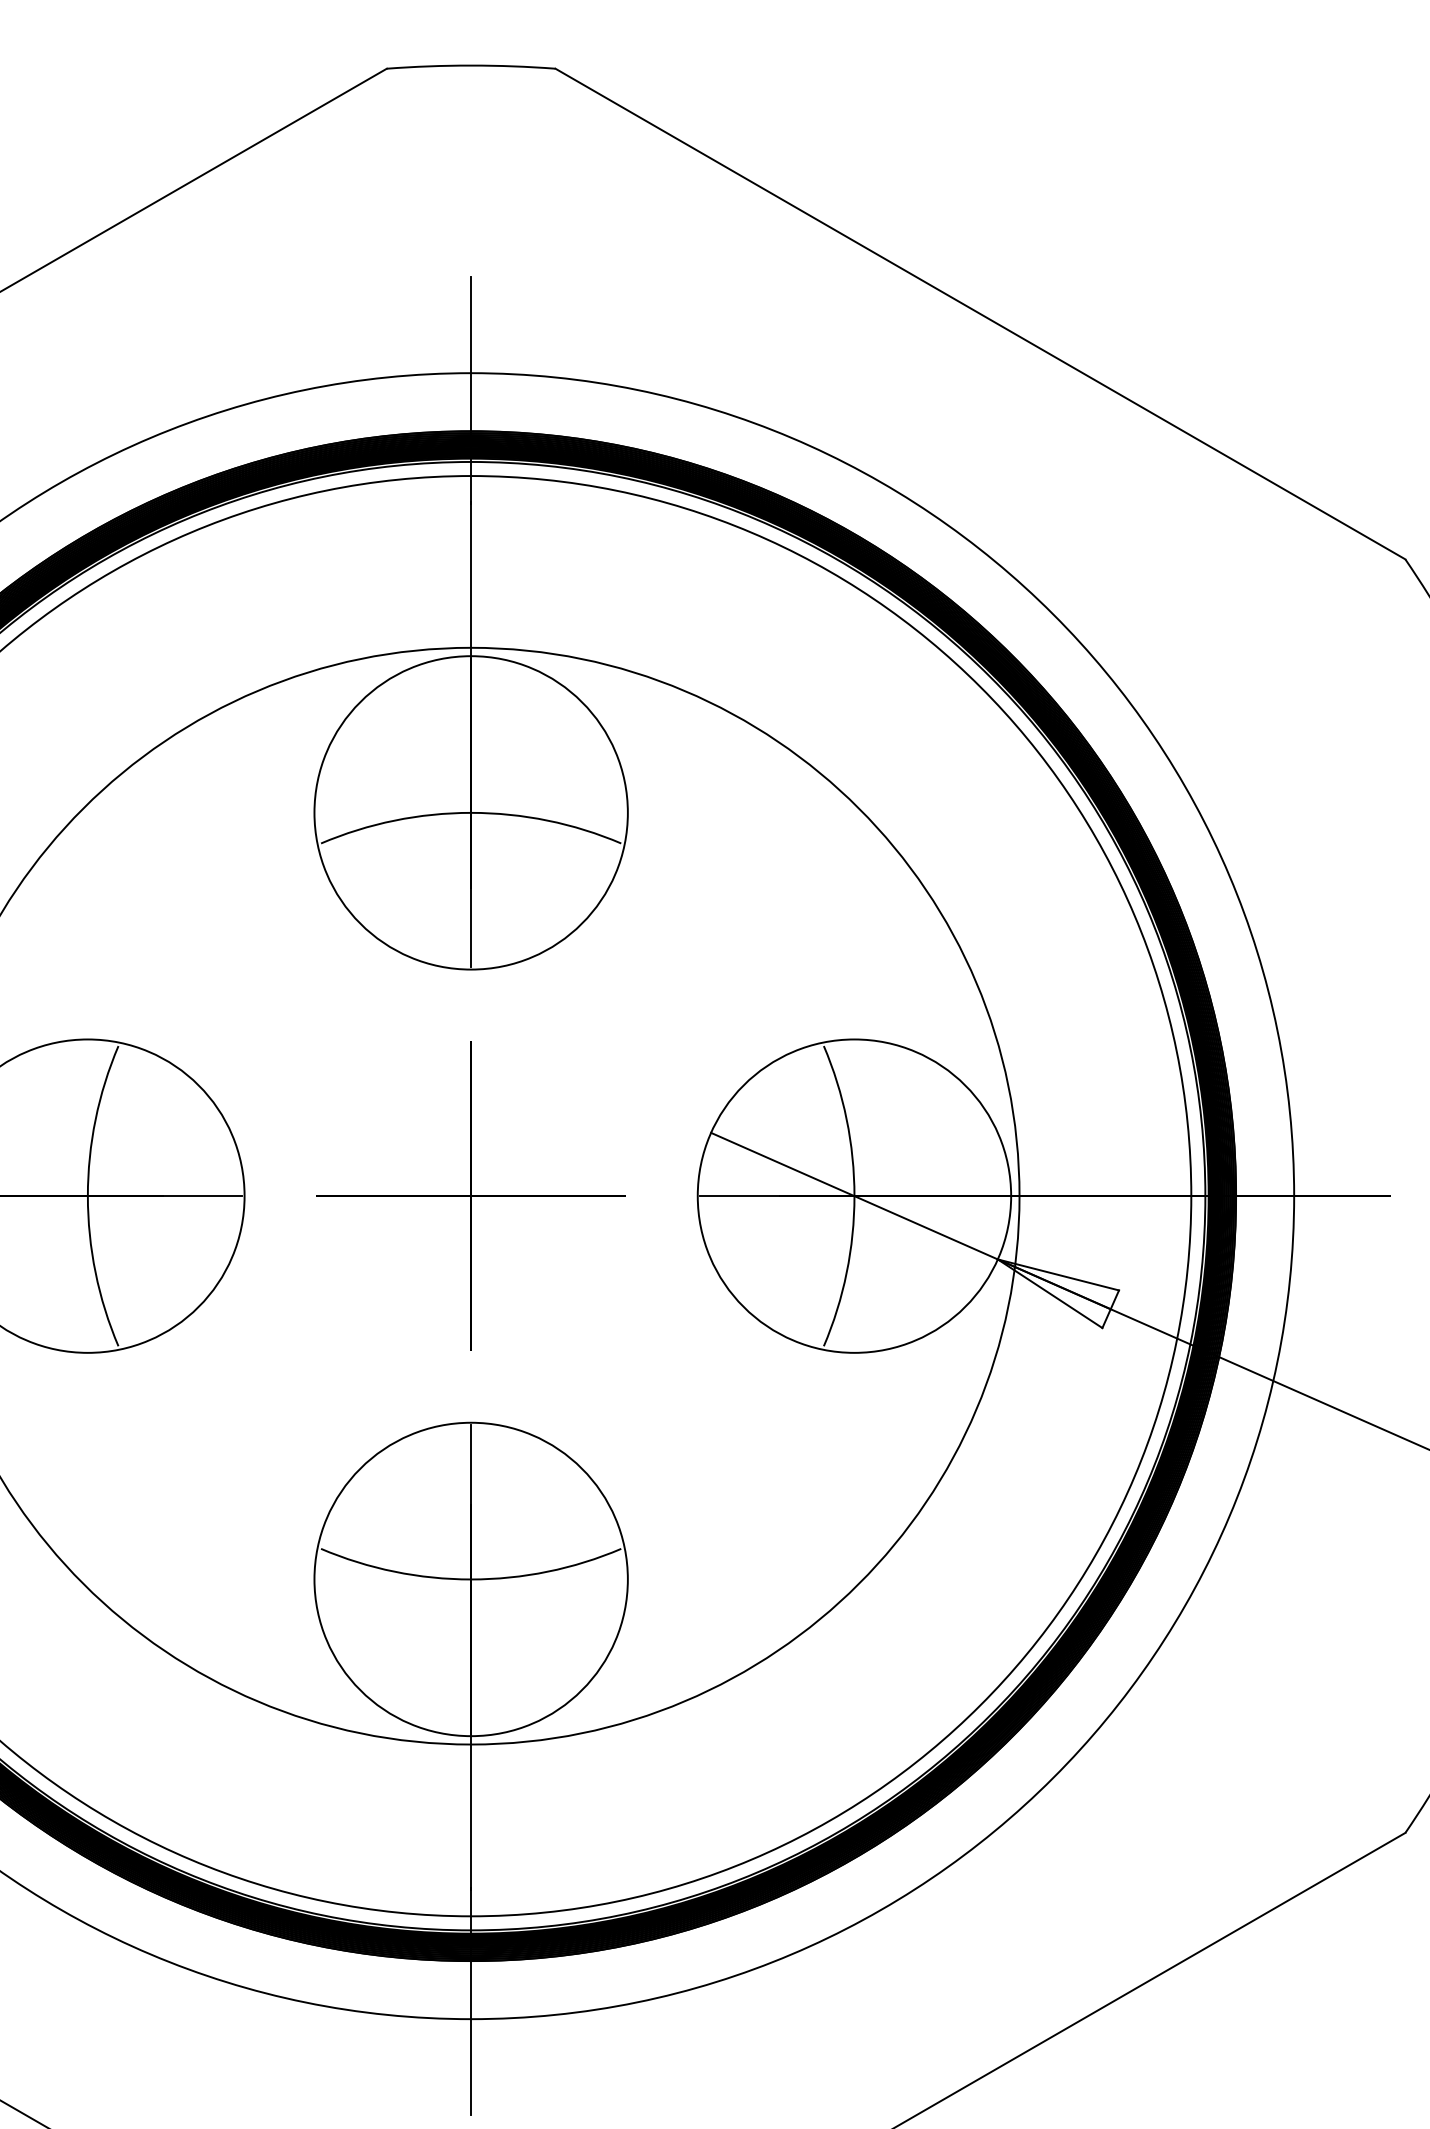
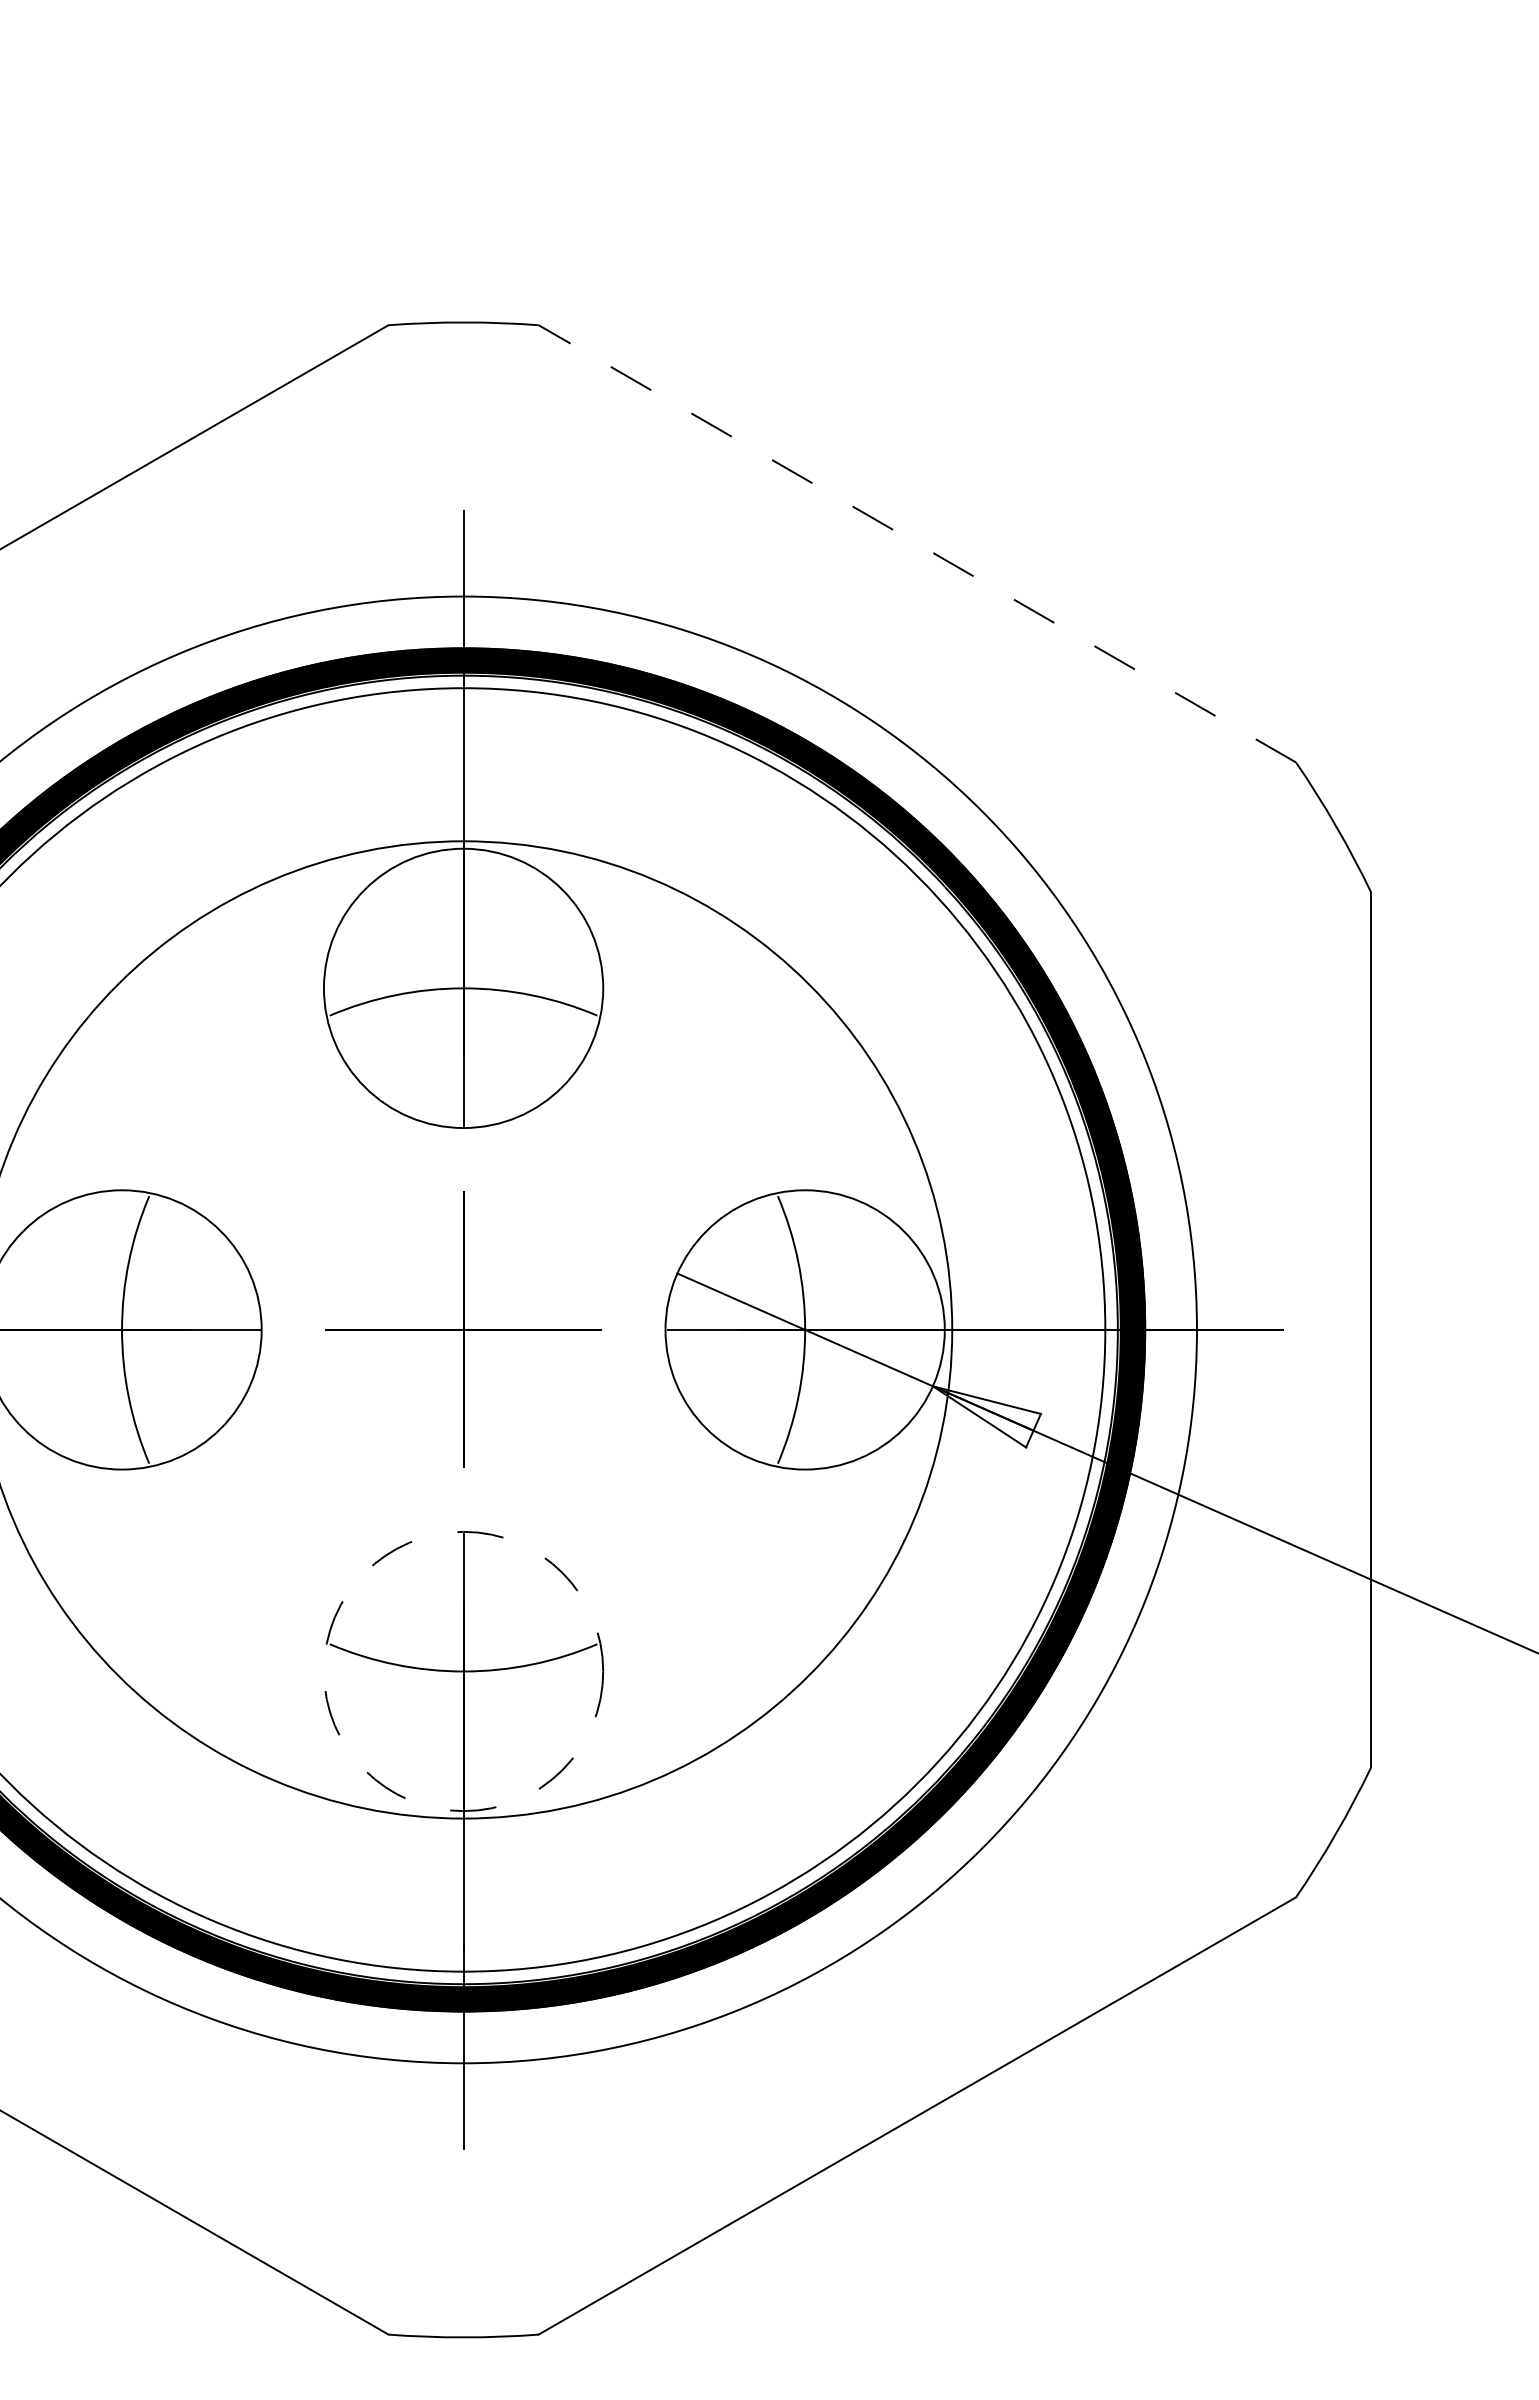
line: (979, 313) -> (916, 543), solid -> dashed
circle: (471, 1579) -> (463, 1671), solid -> dashed

